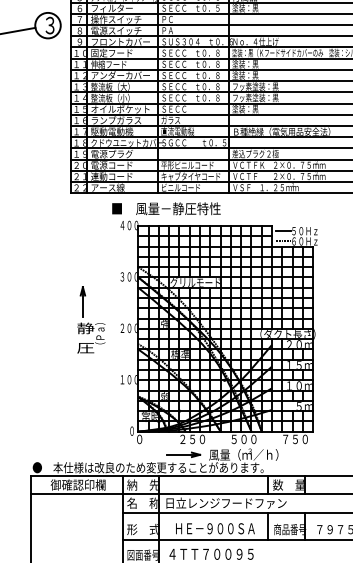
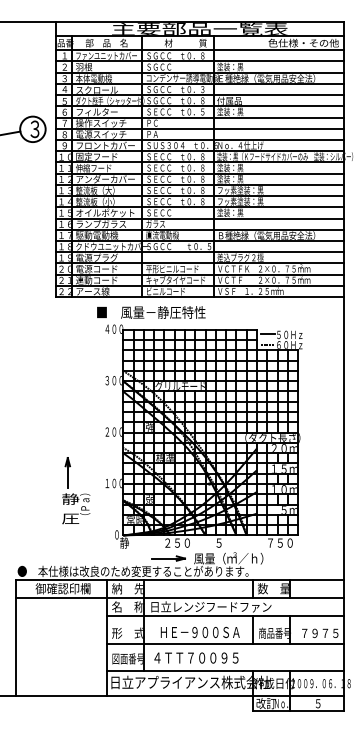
part: (91, 319) -> (76, 490), moved
text: (139, 438) -> (124, 542), ０ -> 静
text: (248, 438) -> (233, 542), ５００ -> ５

